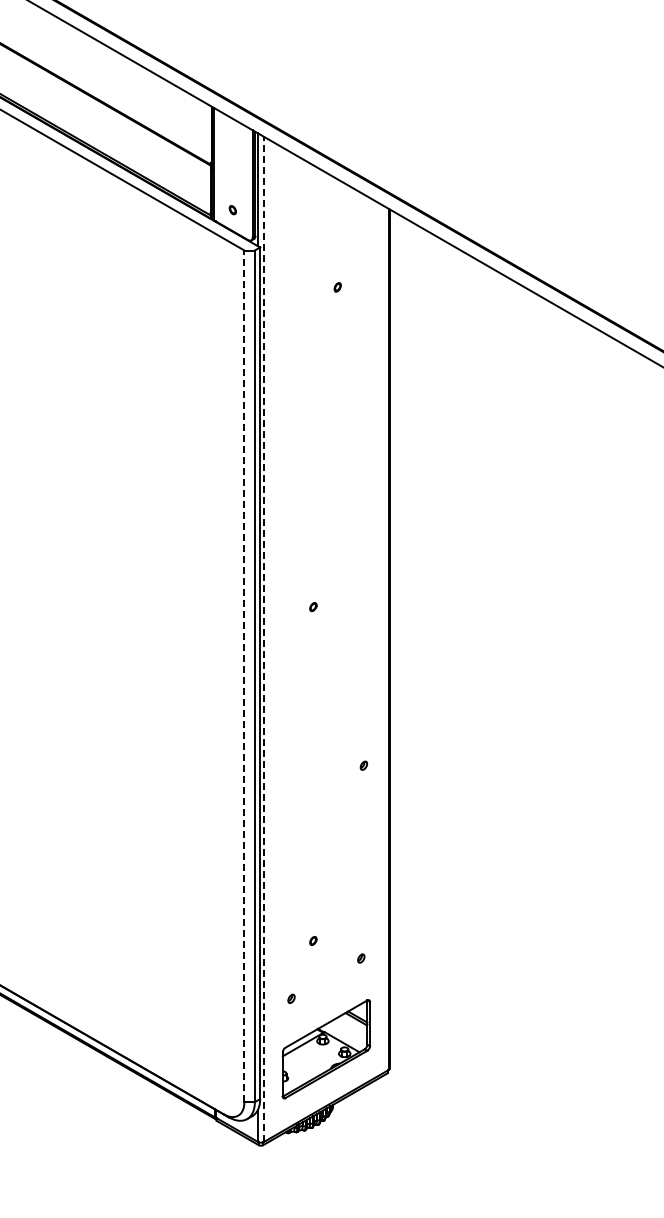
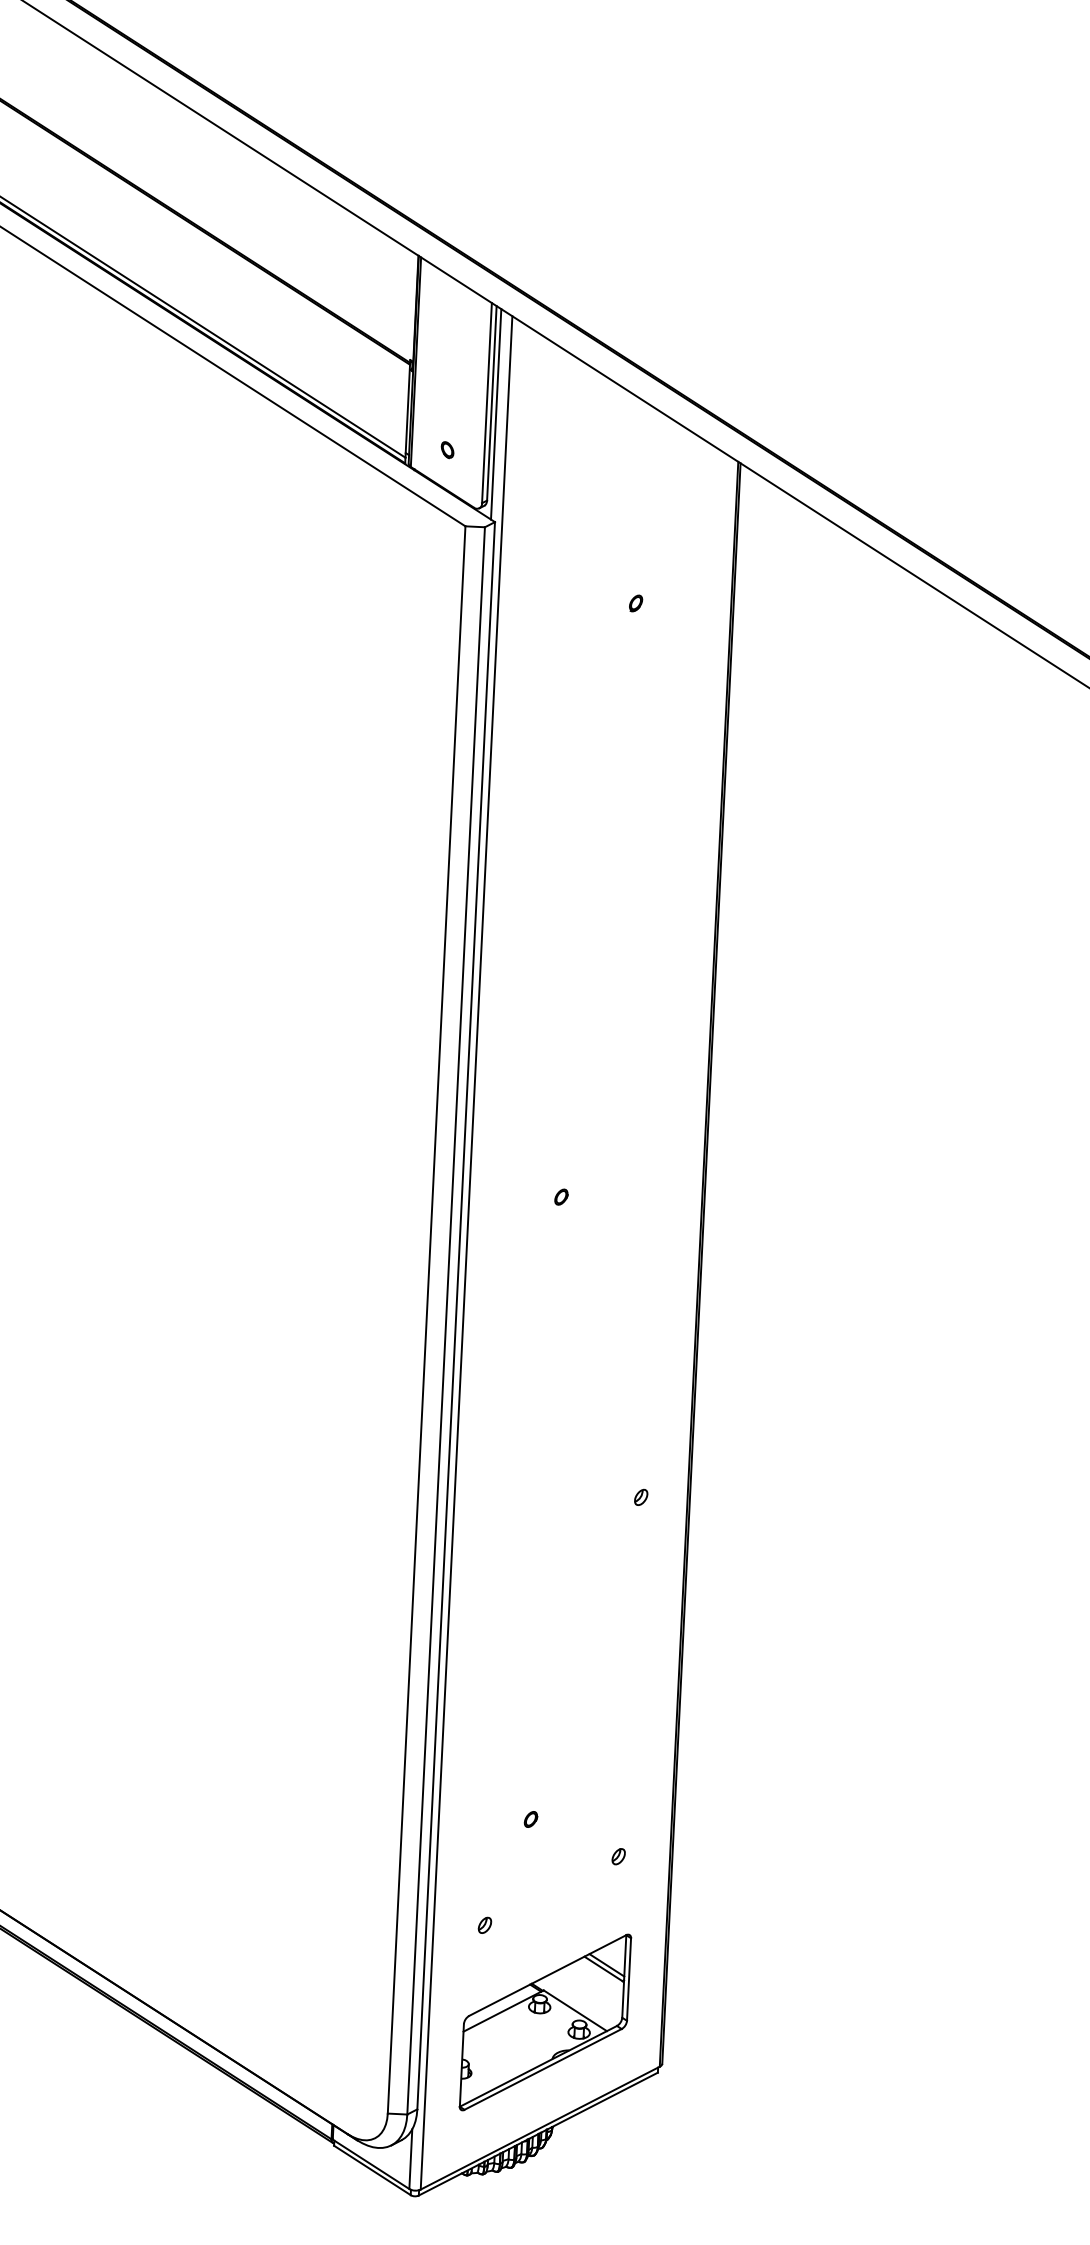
line: (264, 639) -> (467, 1253), dashed -> solid
line: (244, 676) -> (426, 1320), dashed -> solid

